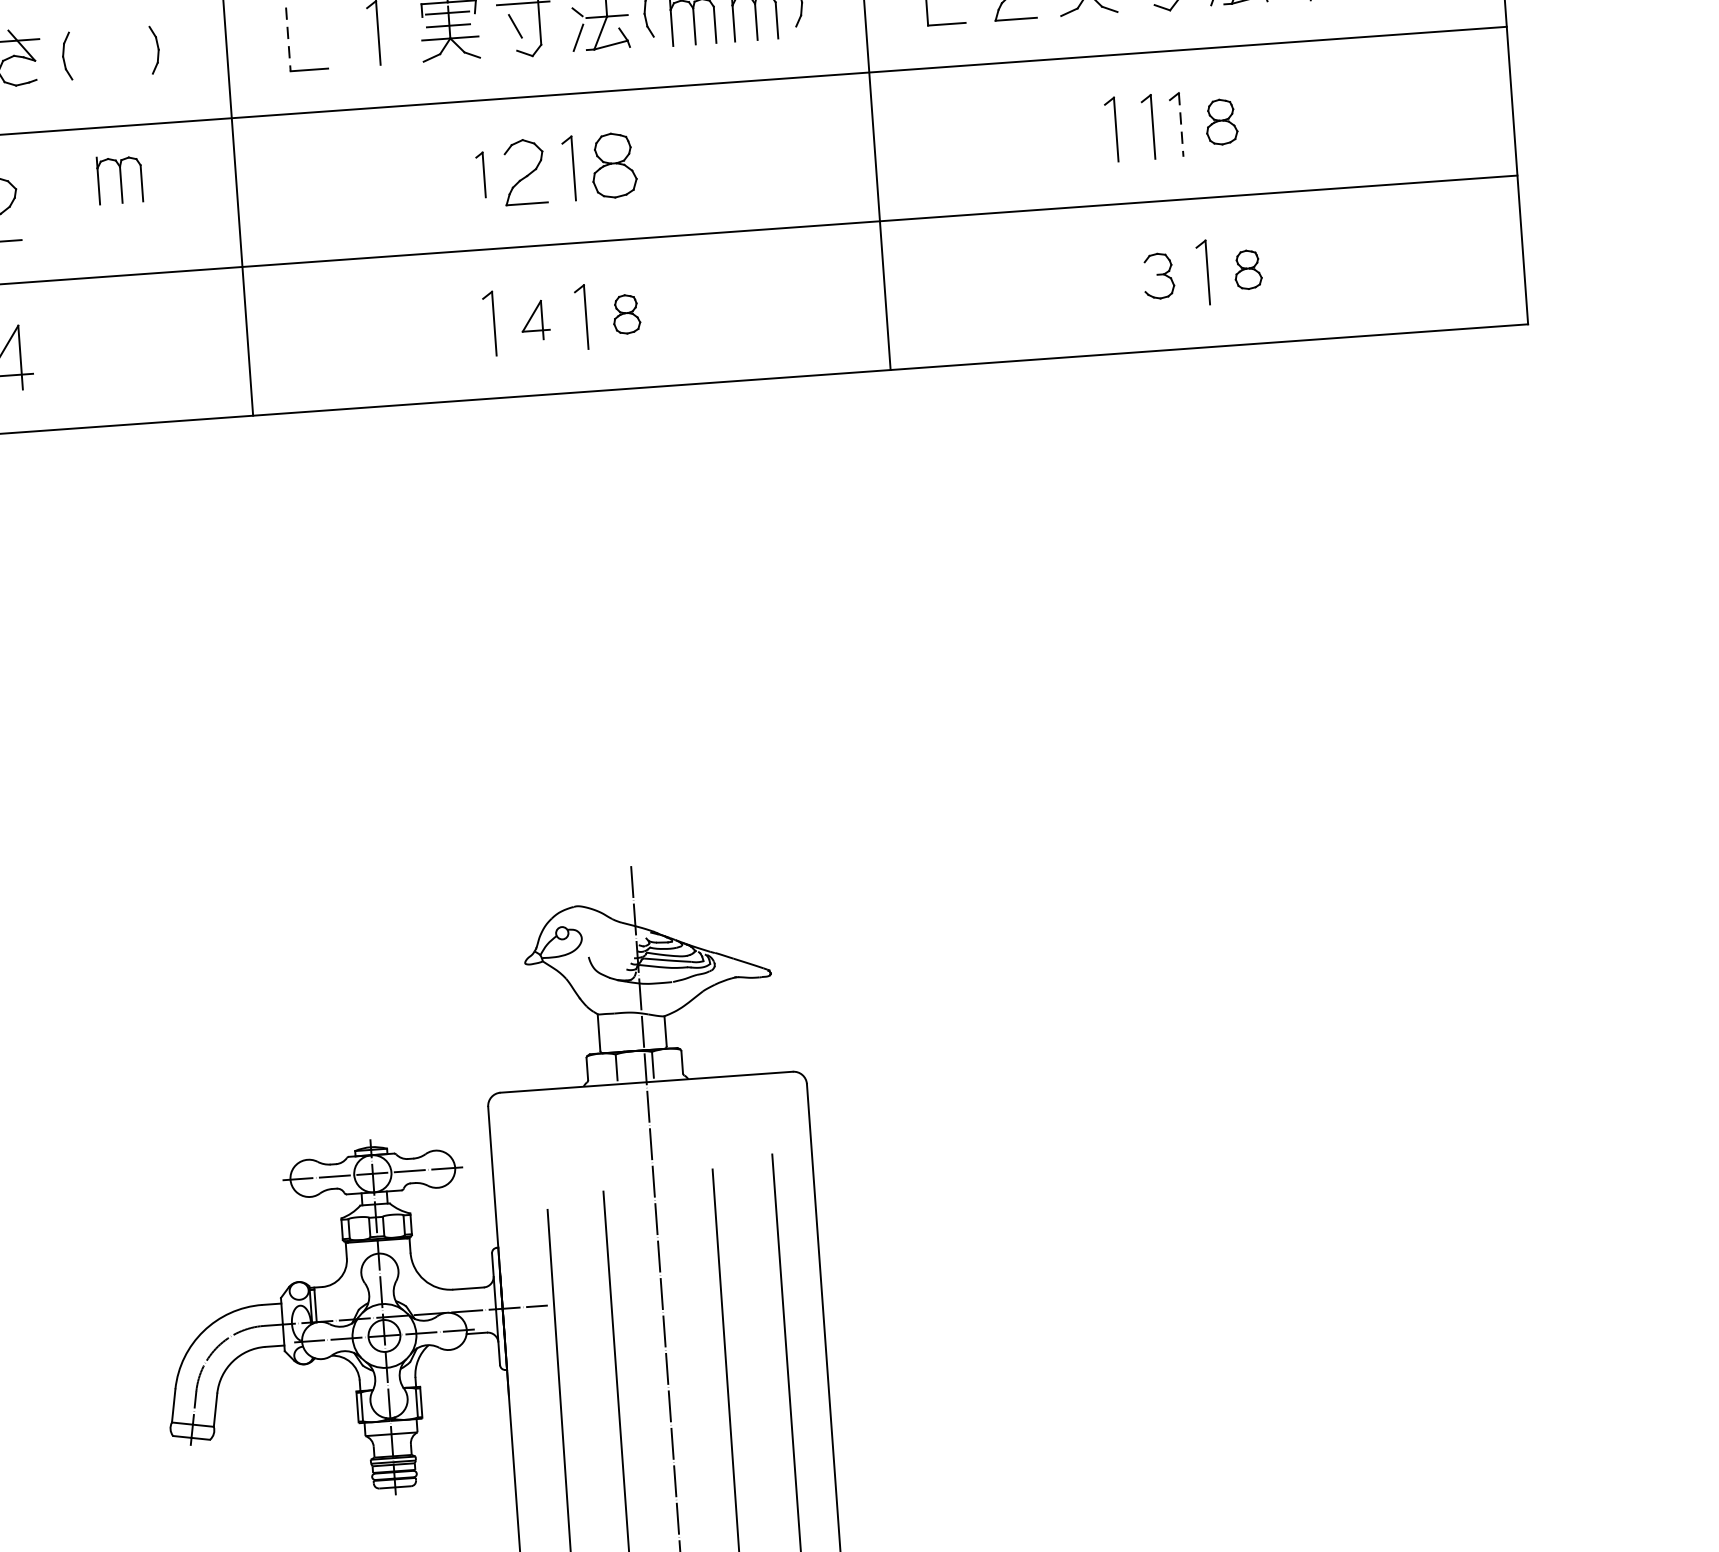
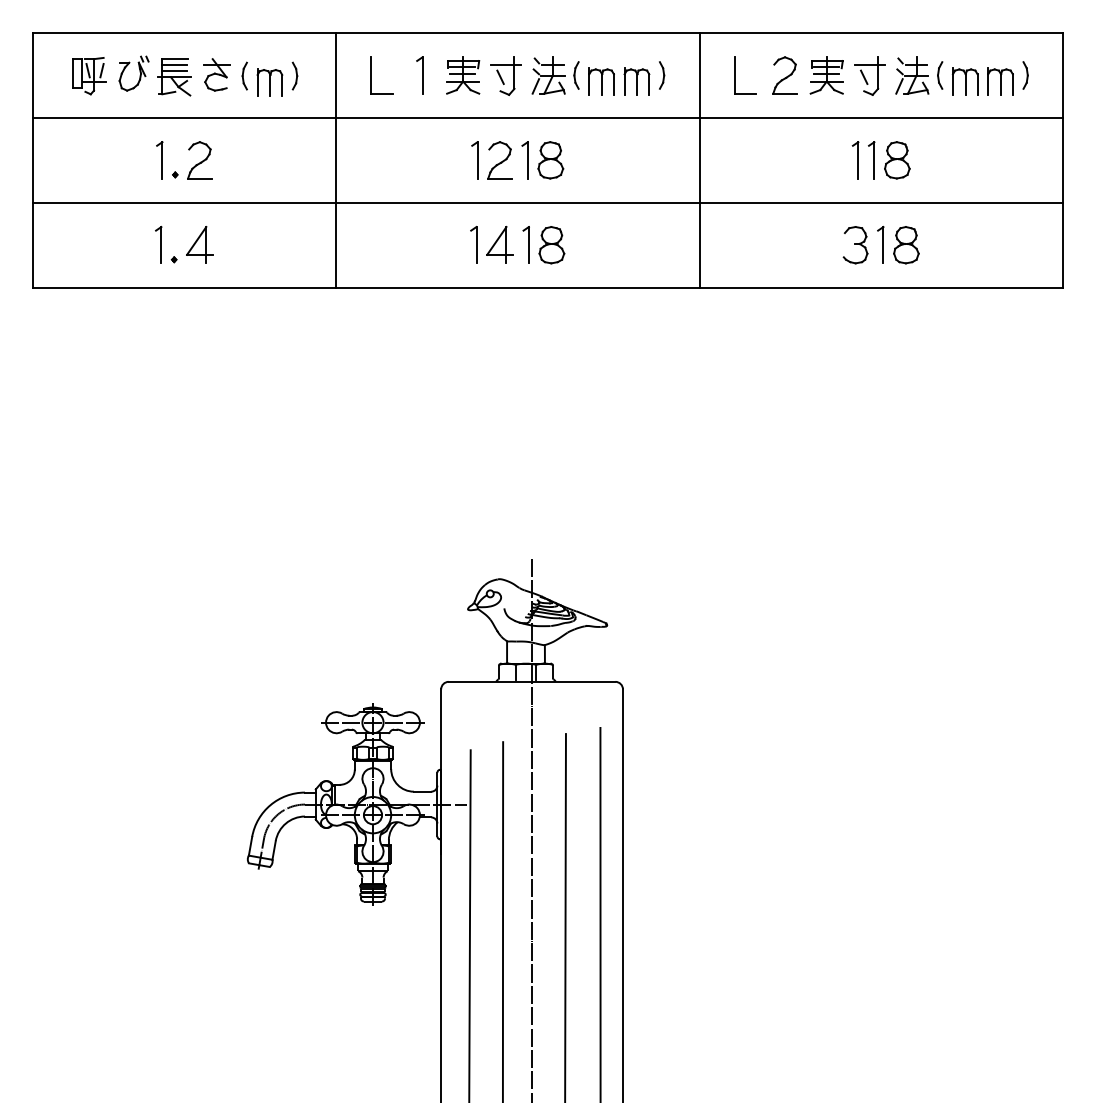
line: (289, 41) -> (371, 76), dashed -> solid
part: (1221, 122) -> (897, 160), size x1.43
line: (1181, 125) -> (874, 160), dashed -> solid
part: (1111, 130) -> (834, 160), removed
part: (480, 175) -> (474, 160), size x1.43
part: (119, 180) -> (269, 82), moved
part: (1248, 270) -> (906, 245), size x1.67
part: (1158, 276) -> (855, 245), size x1.43
part: (625, 314) -> (551, 245), size x1.67
part: (534, 319) -> (499, 244), size x1.67

